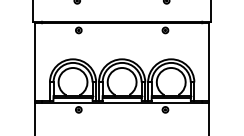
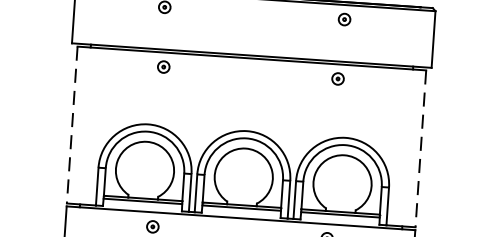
line: (35, 62) -> (72, 125), solid -> dashed
line: (208, 62) -> (420, 149), solid -> dashed

